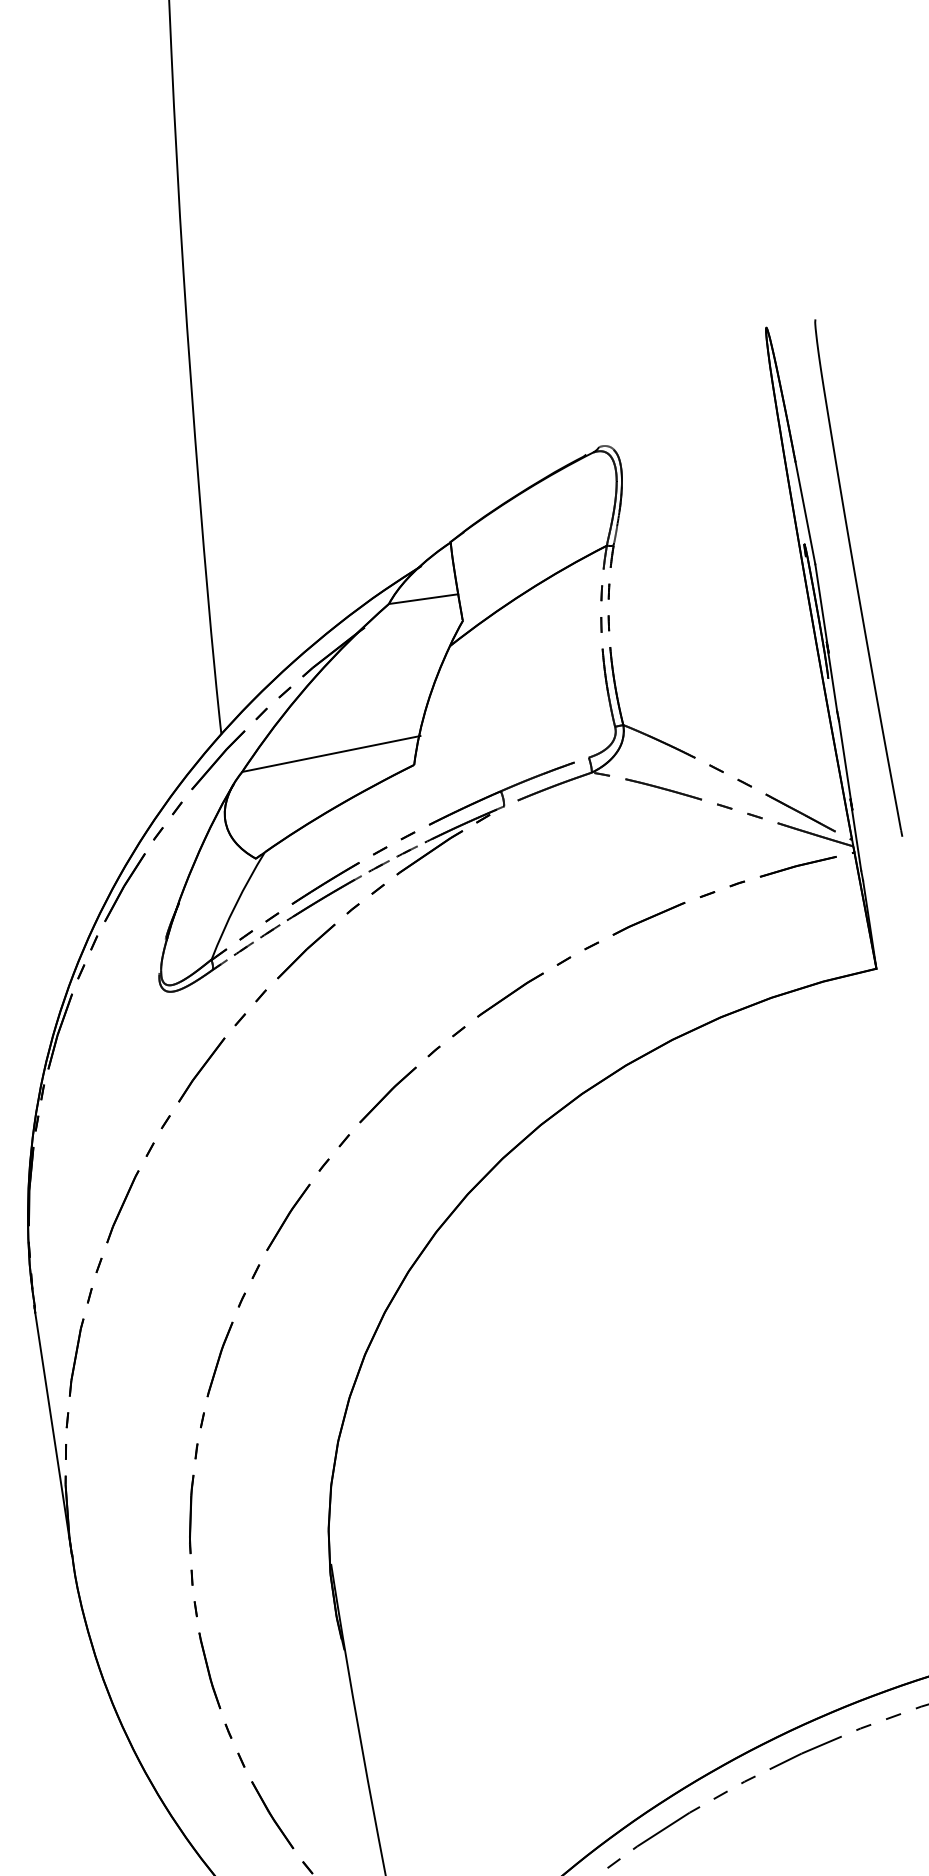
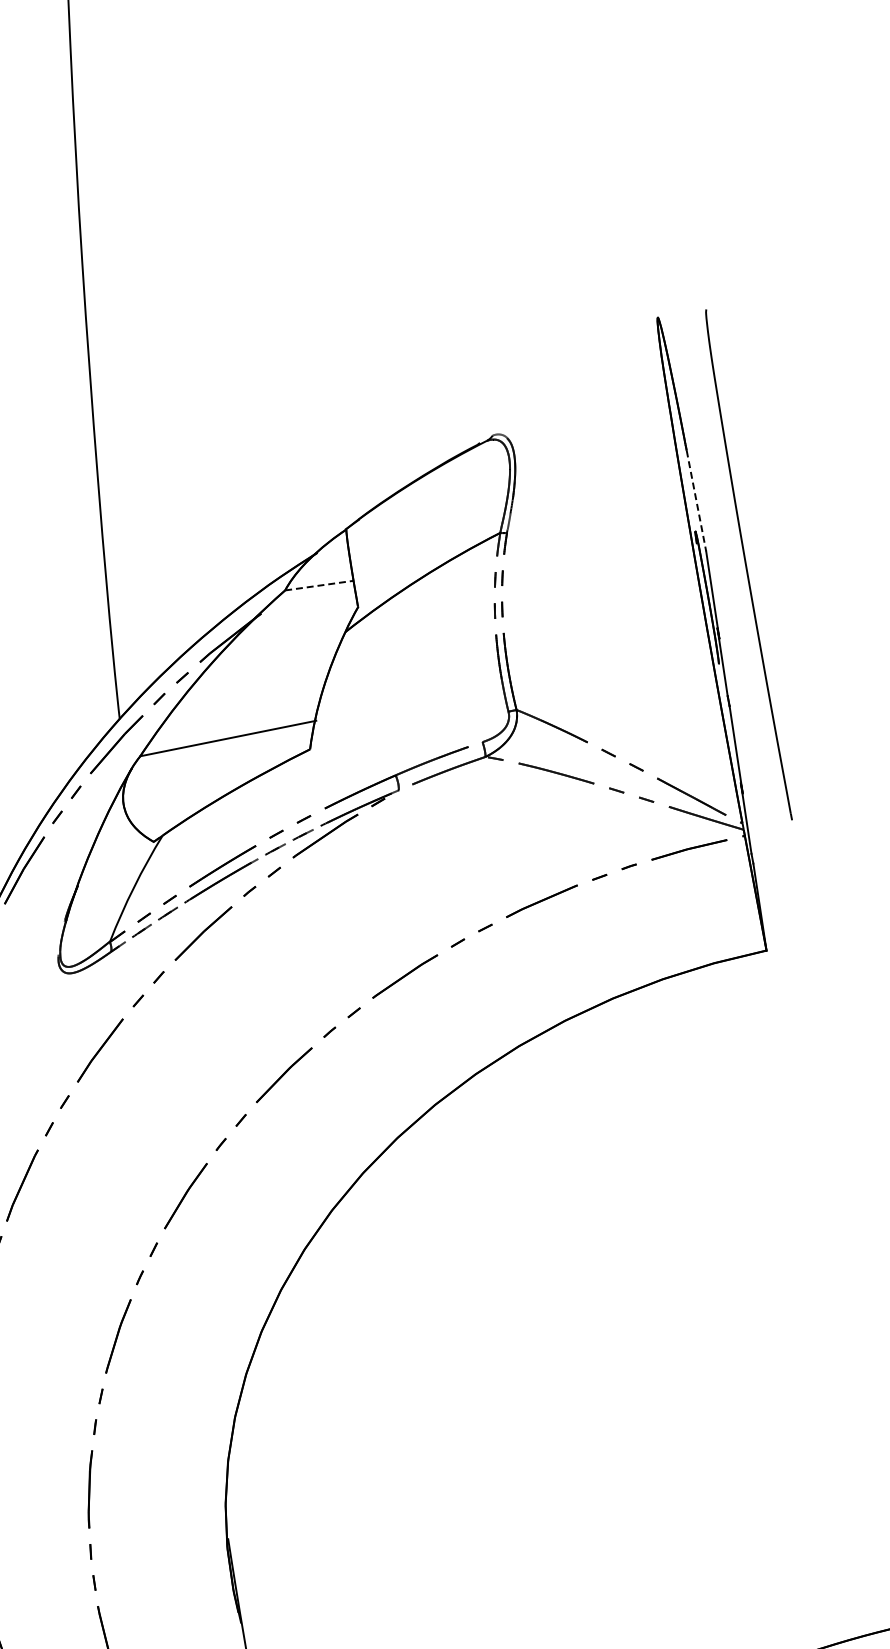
line: (805, 513) -> (696, 501), solid -> dashed
line: (423, 599) -> (319, 585), solid -> dashed

